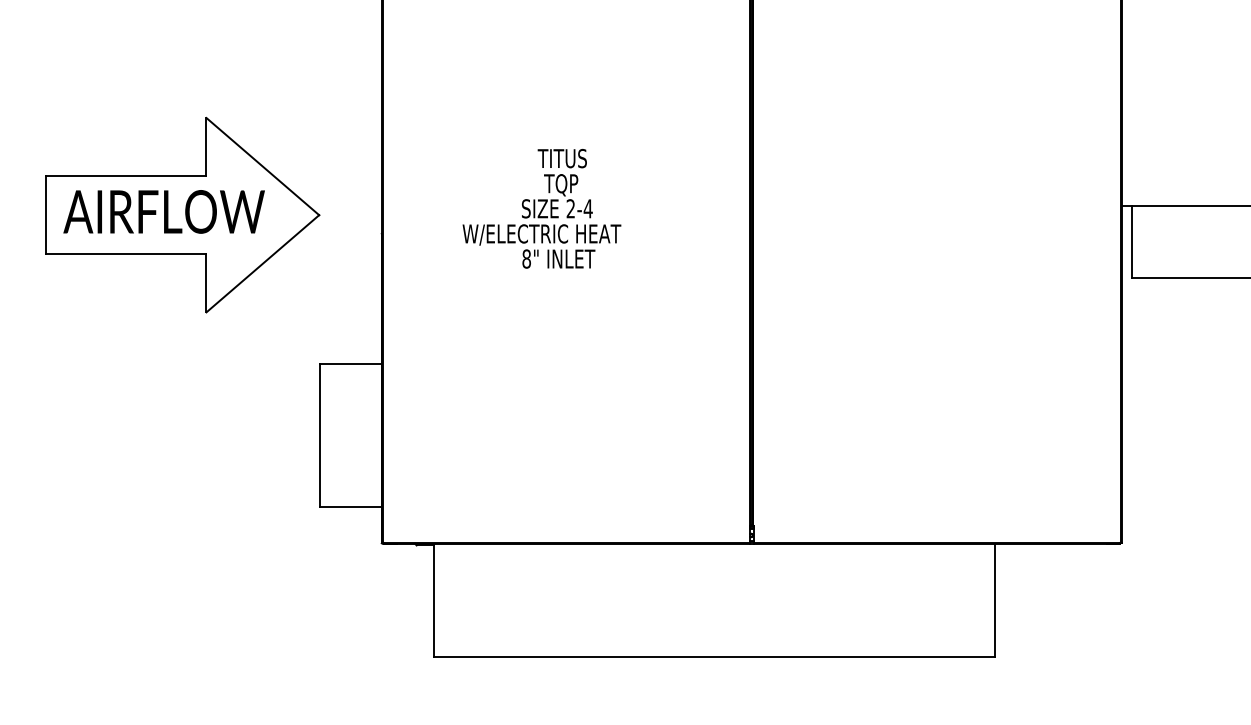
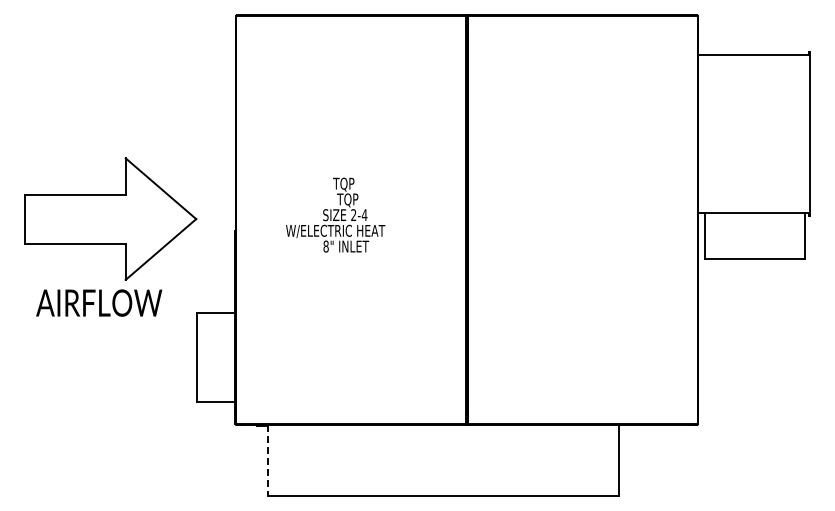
text: (567, 159) -> (351, 184), TITUS -> TQP
text: (164, 210) -> (99, 302), moved
line: (434, 600) -> (268, 460), solid -> dashed

